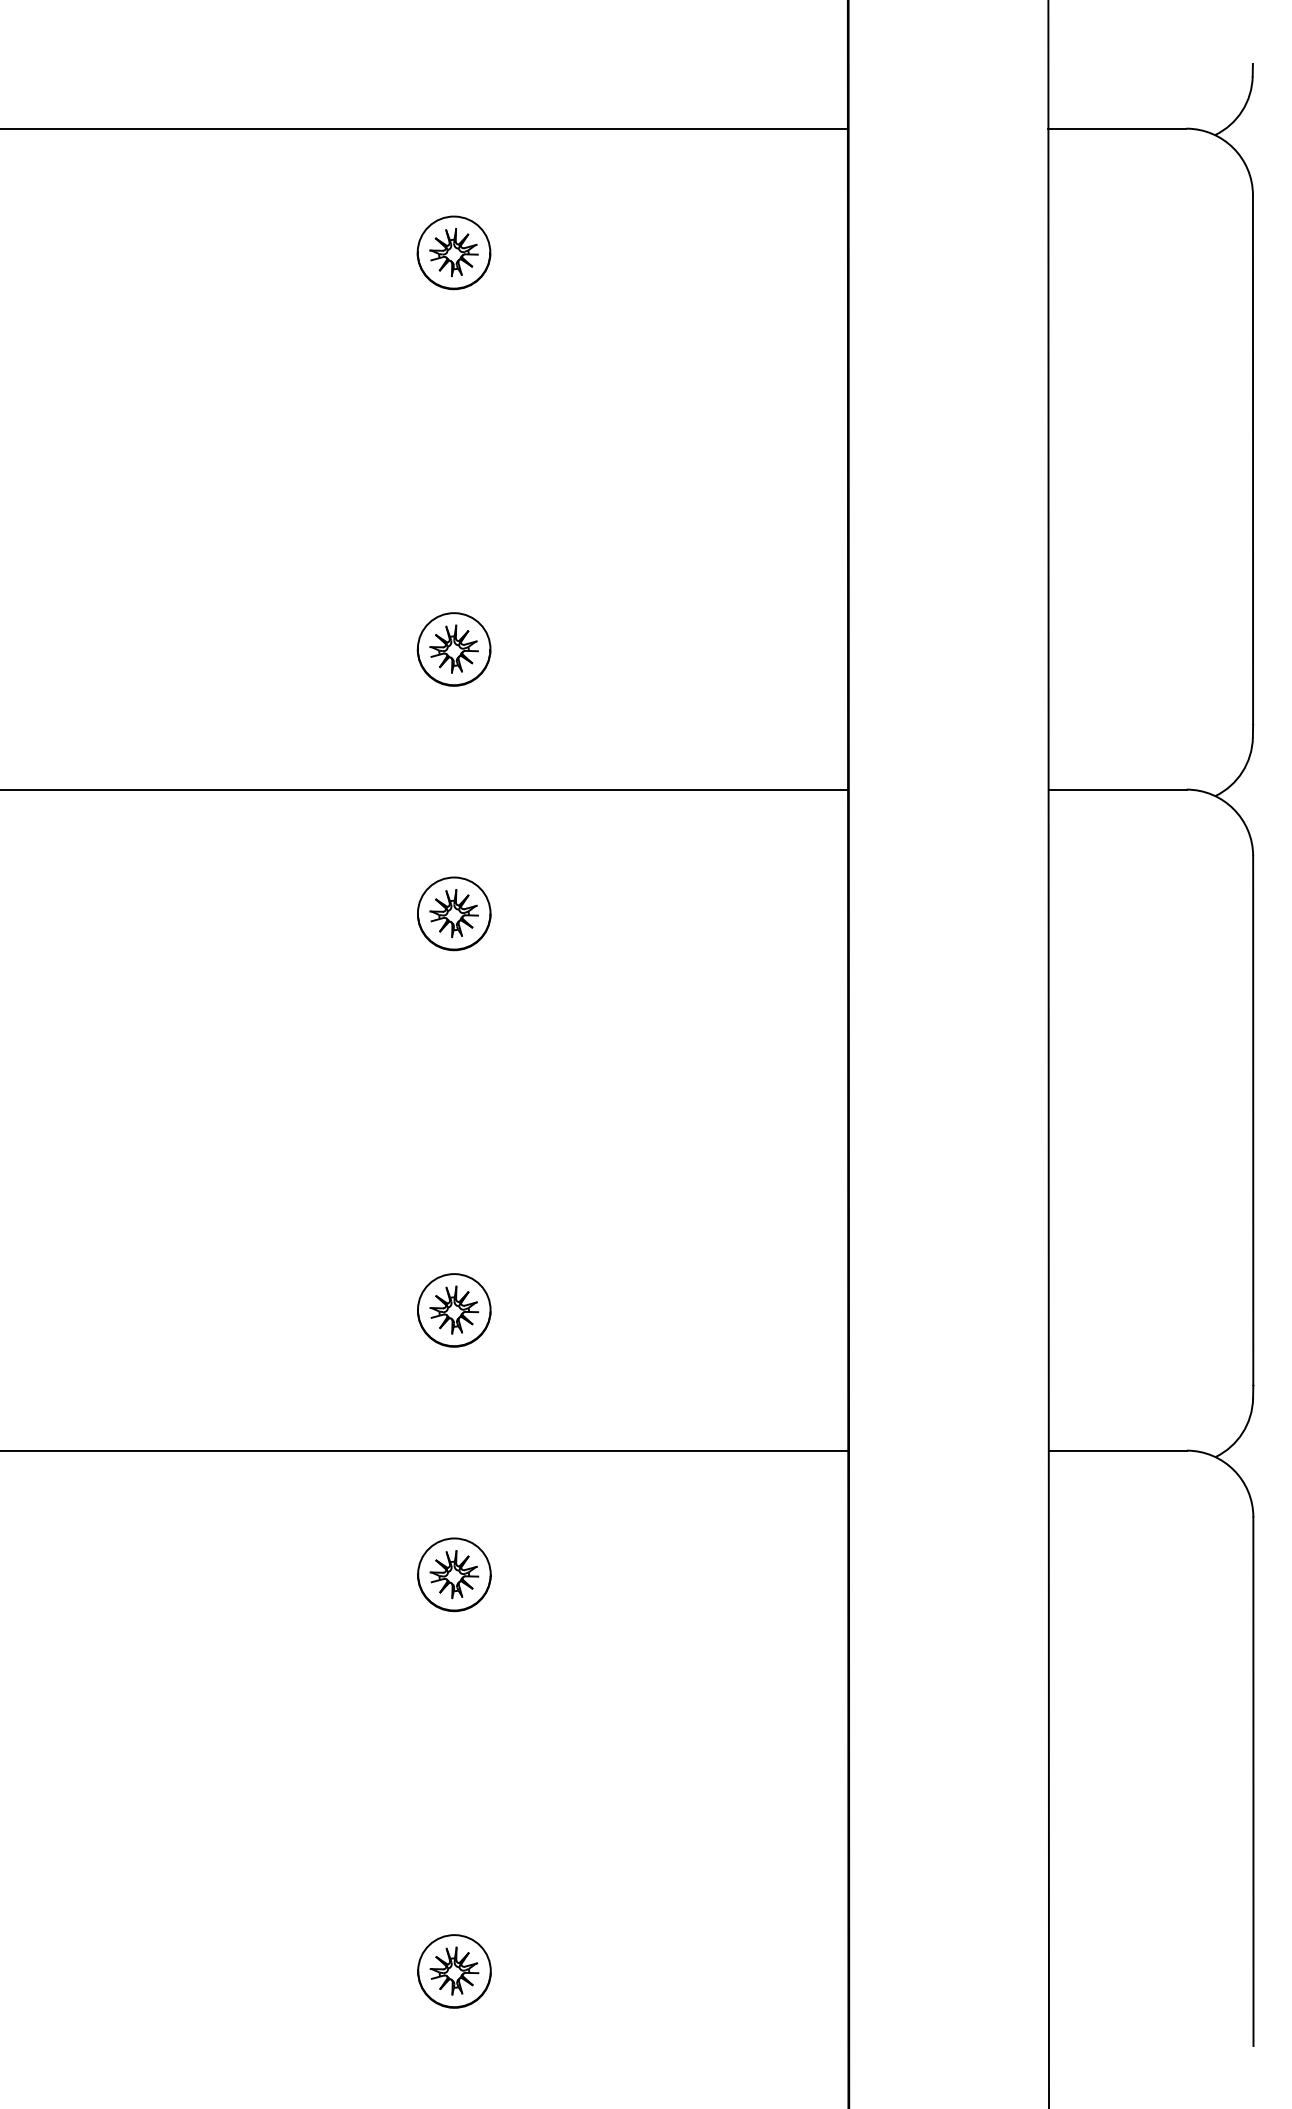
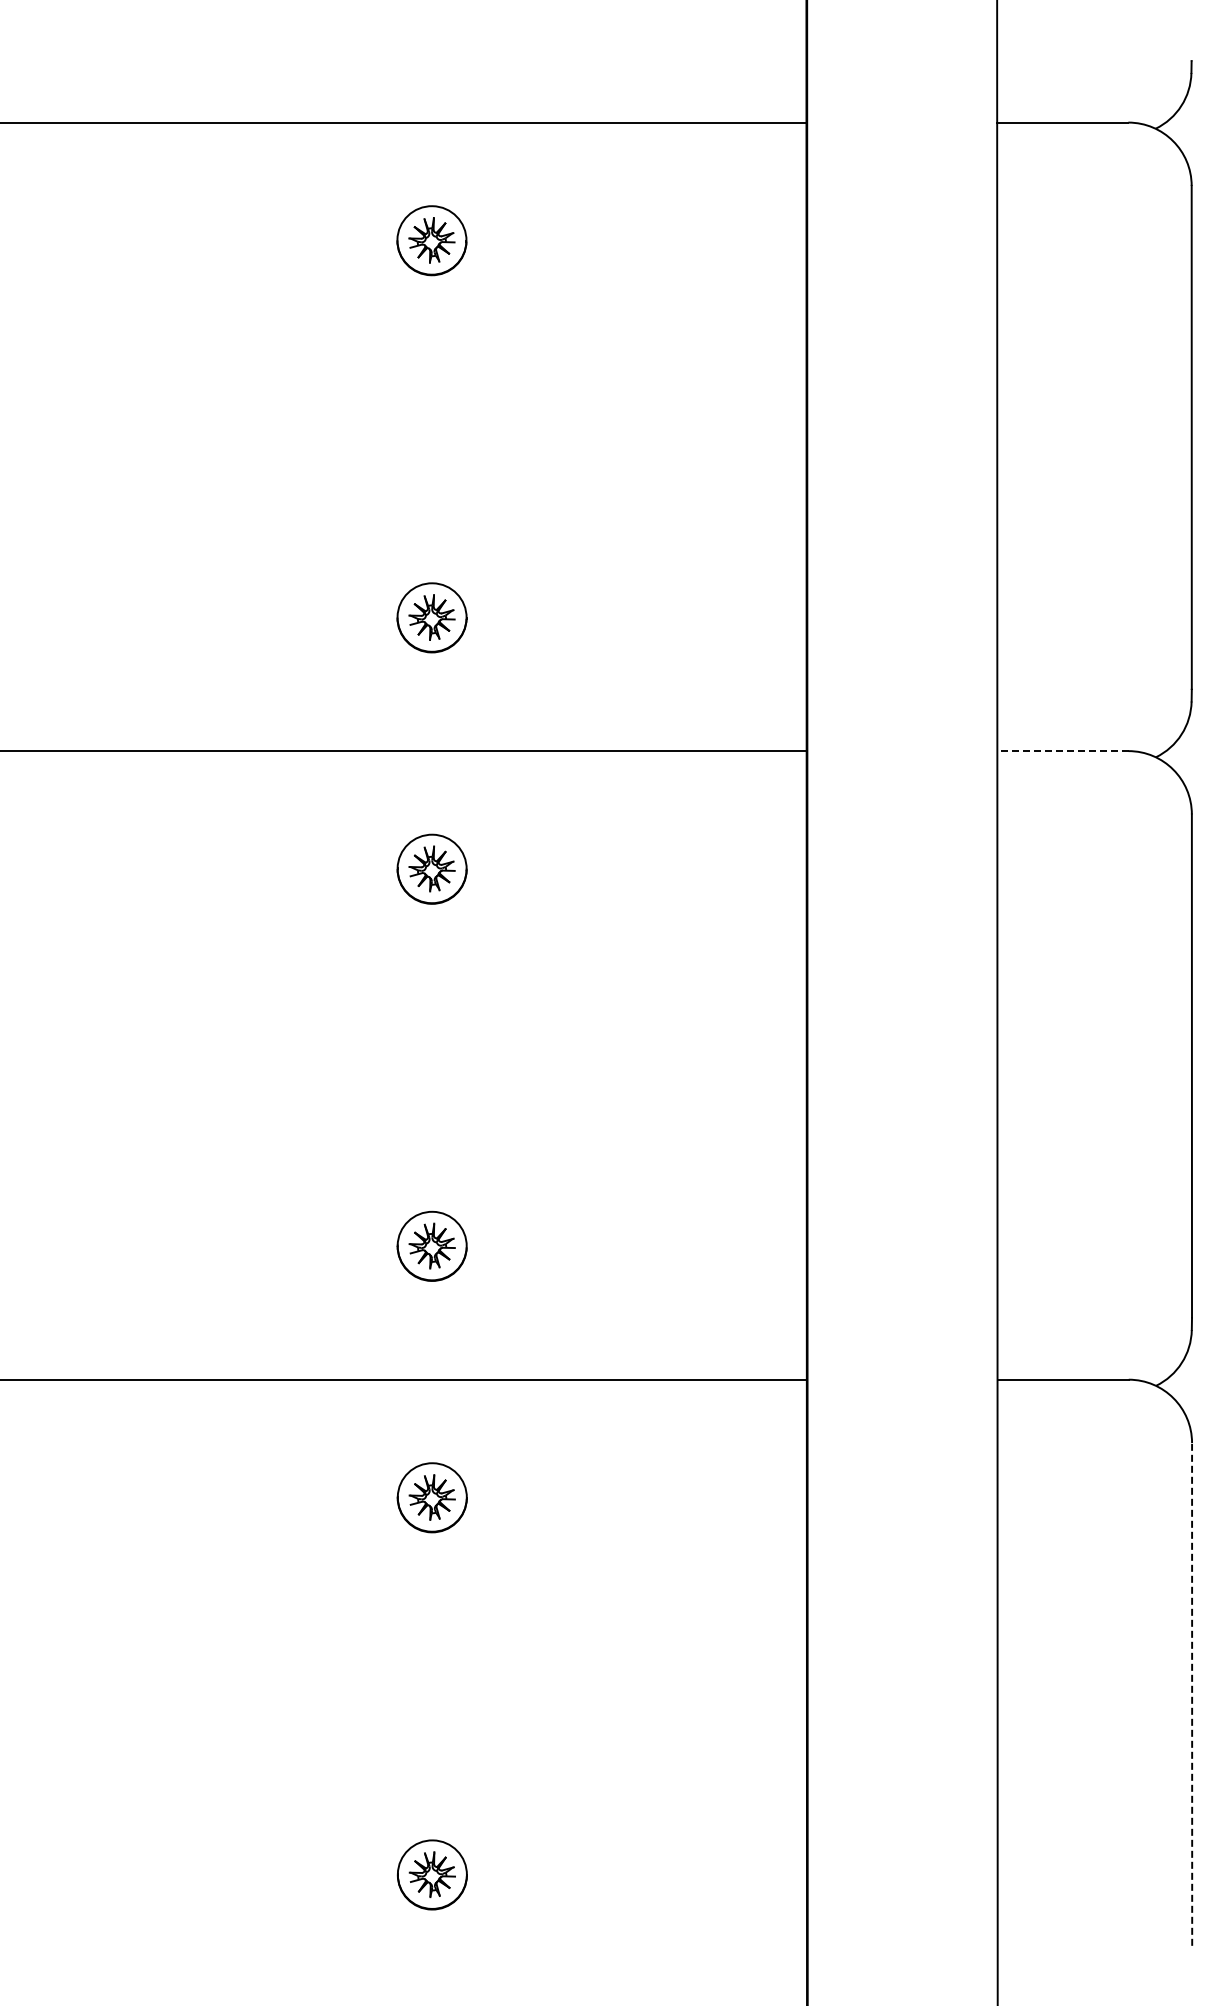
line: (1117, 790) -> (1062, 751), solid -> dashed
line: (1253, 1780) -> (1192, 1693), solid -> dashed

